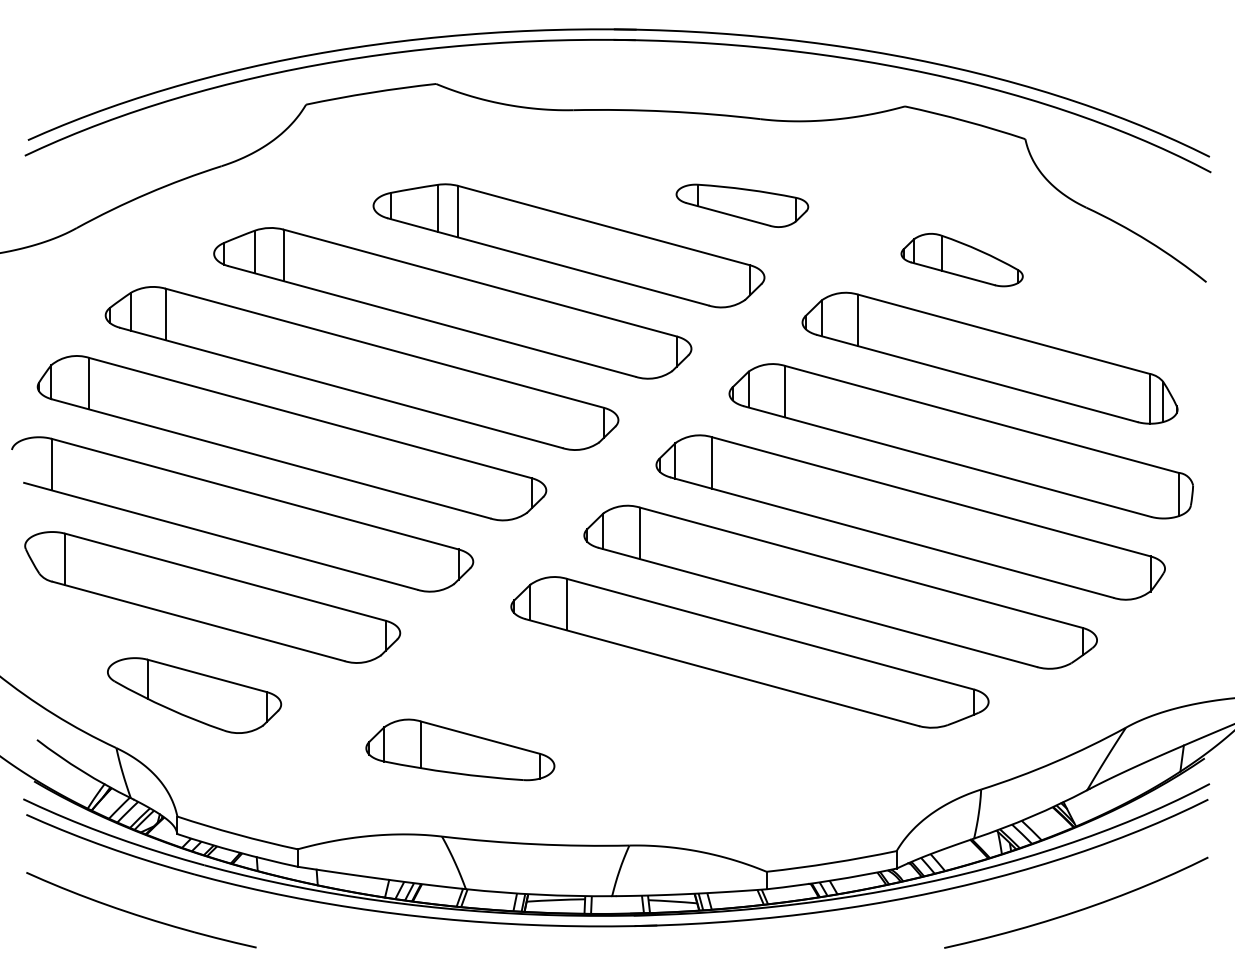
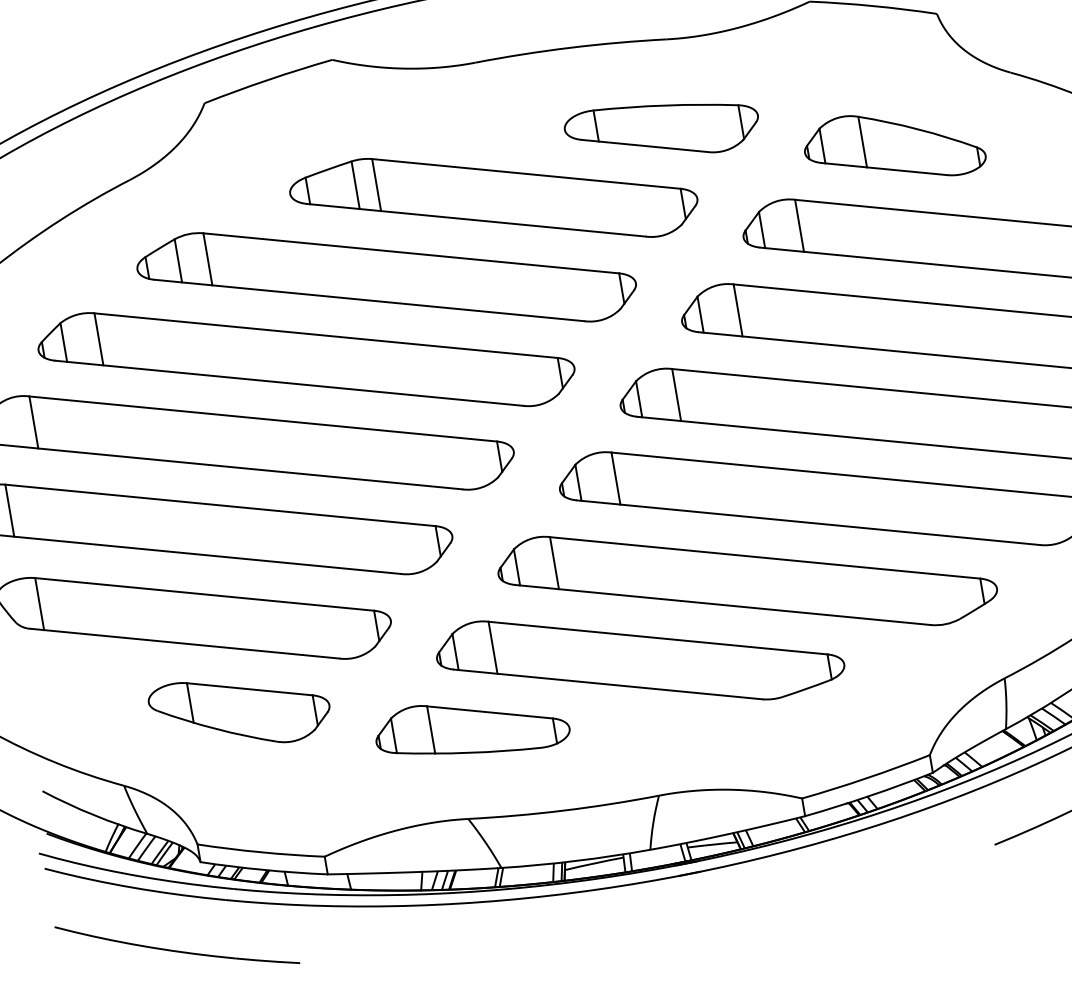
part: (742, 205) -> (662, 129), size x1.43
part: (961, 259) -> (893, 146), size x1.43
part: (194, 695) -> (240, 711), moved
part: (633, 709) -> (639, 657), added

